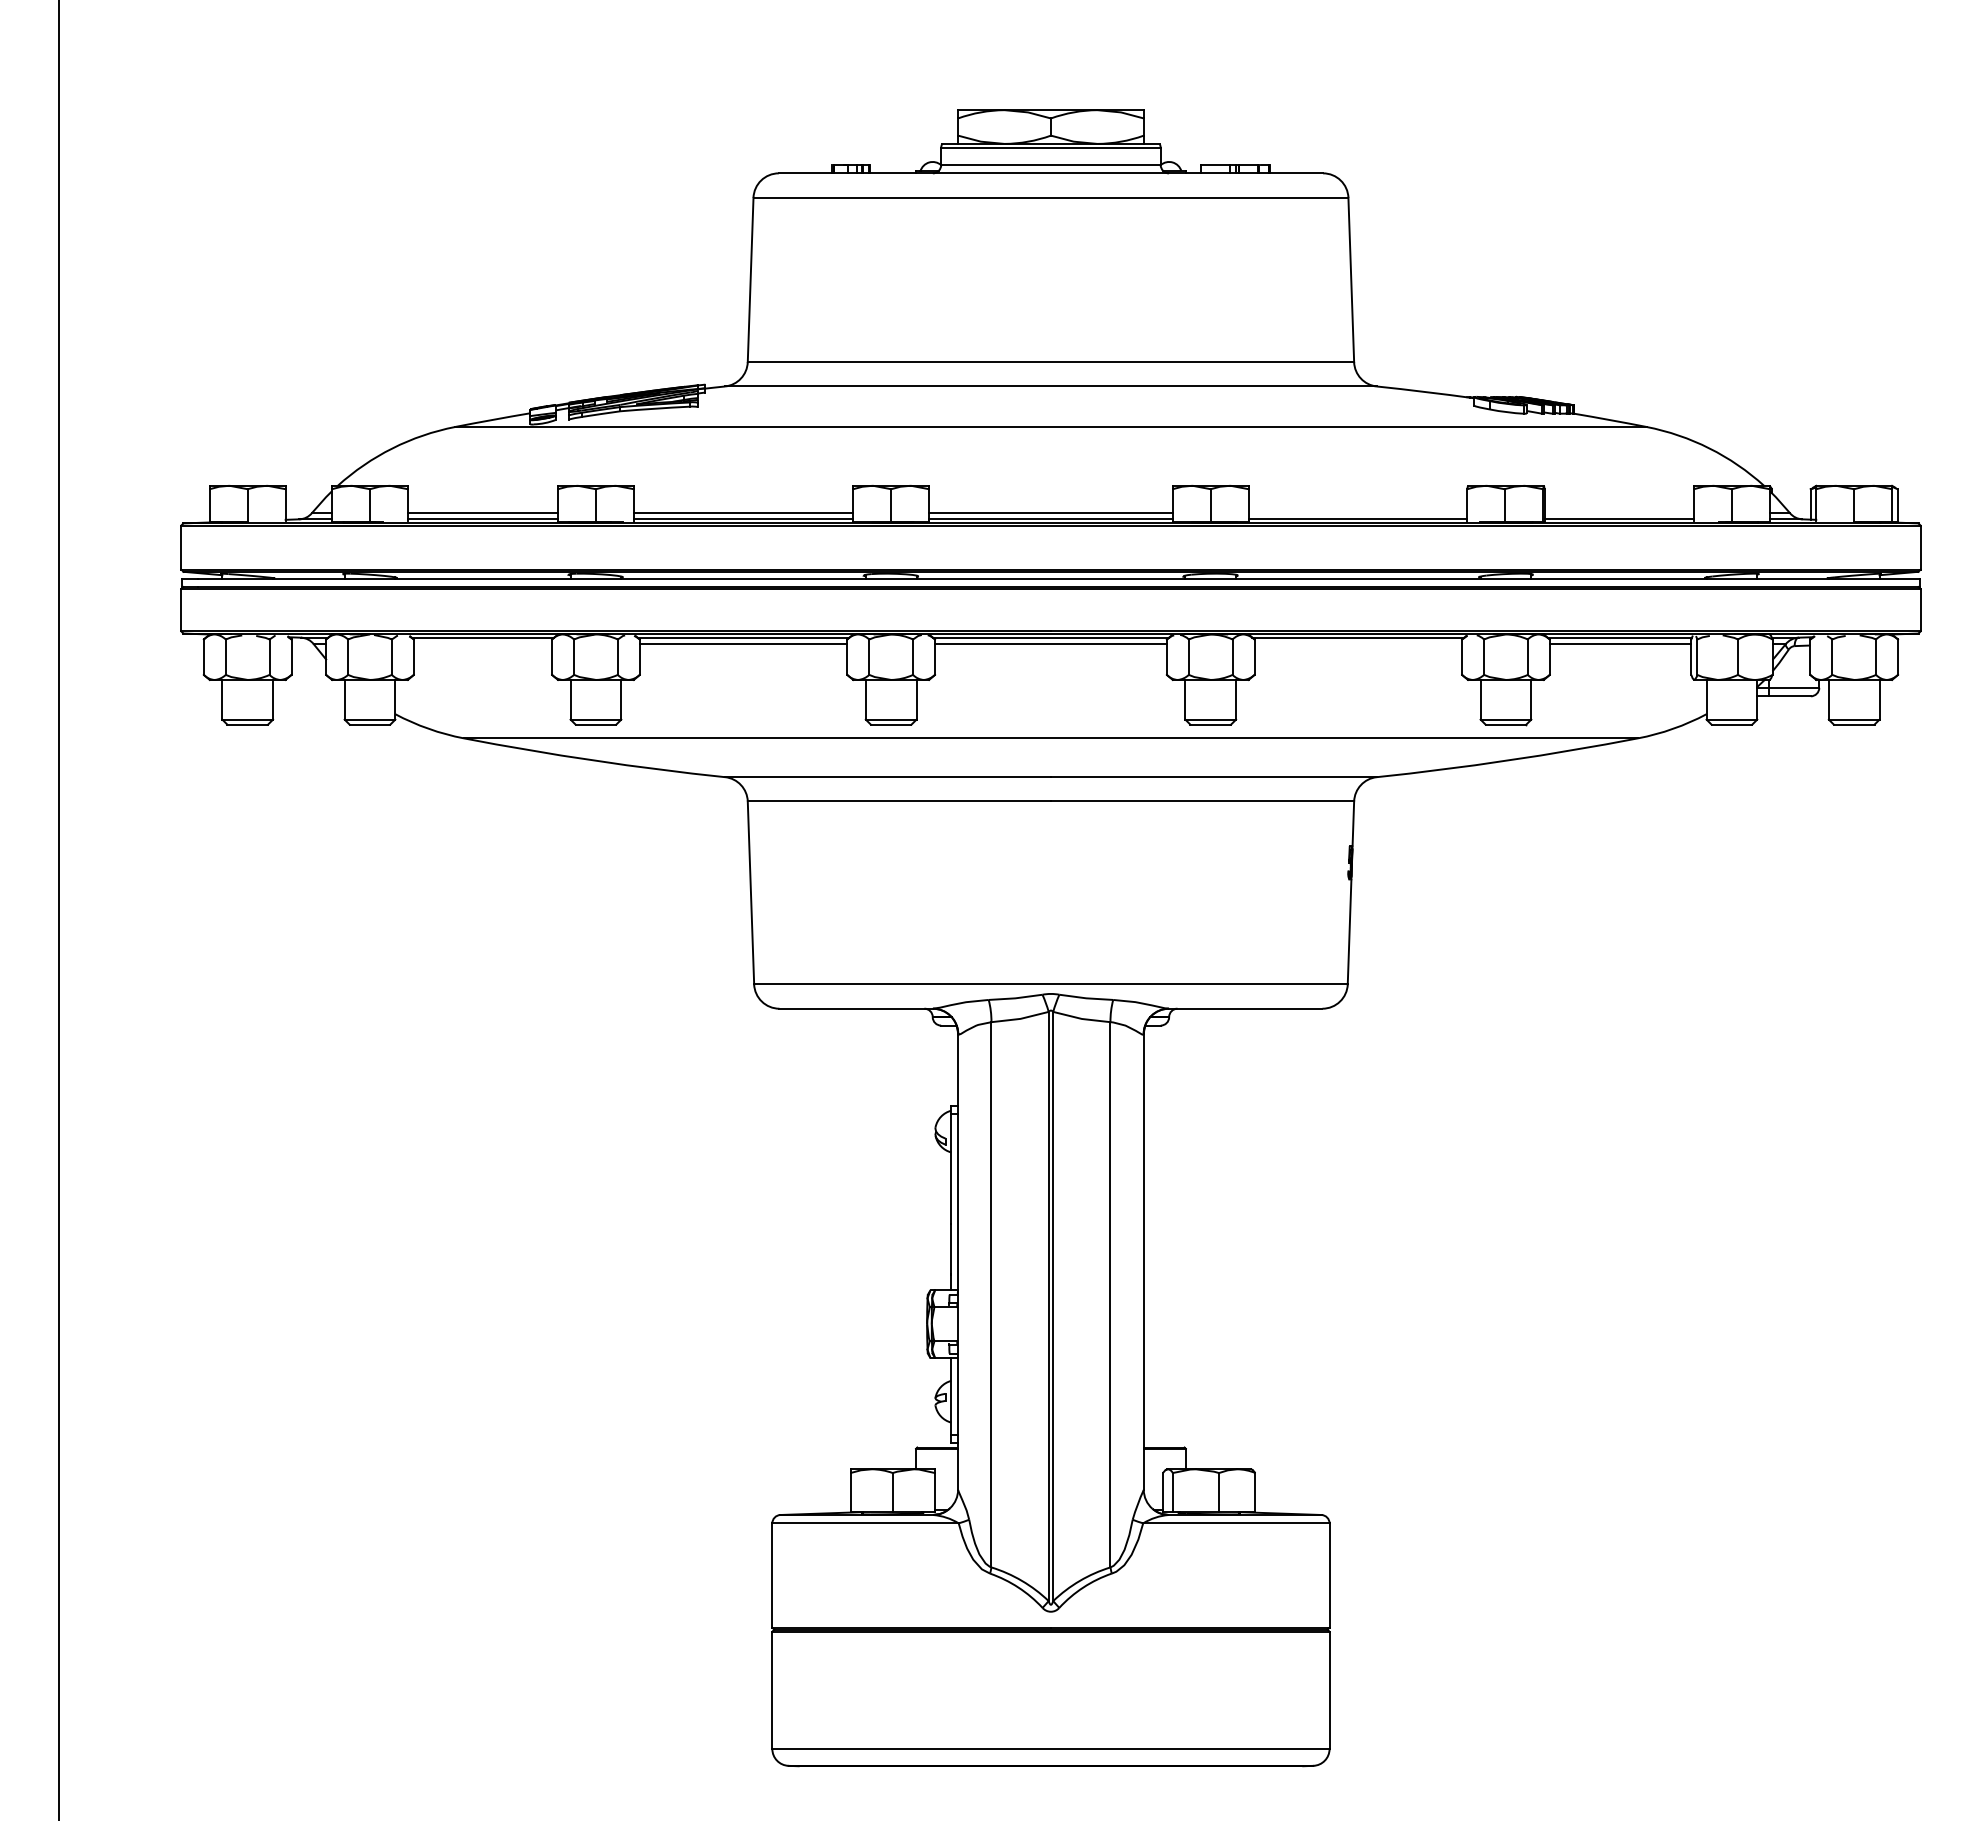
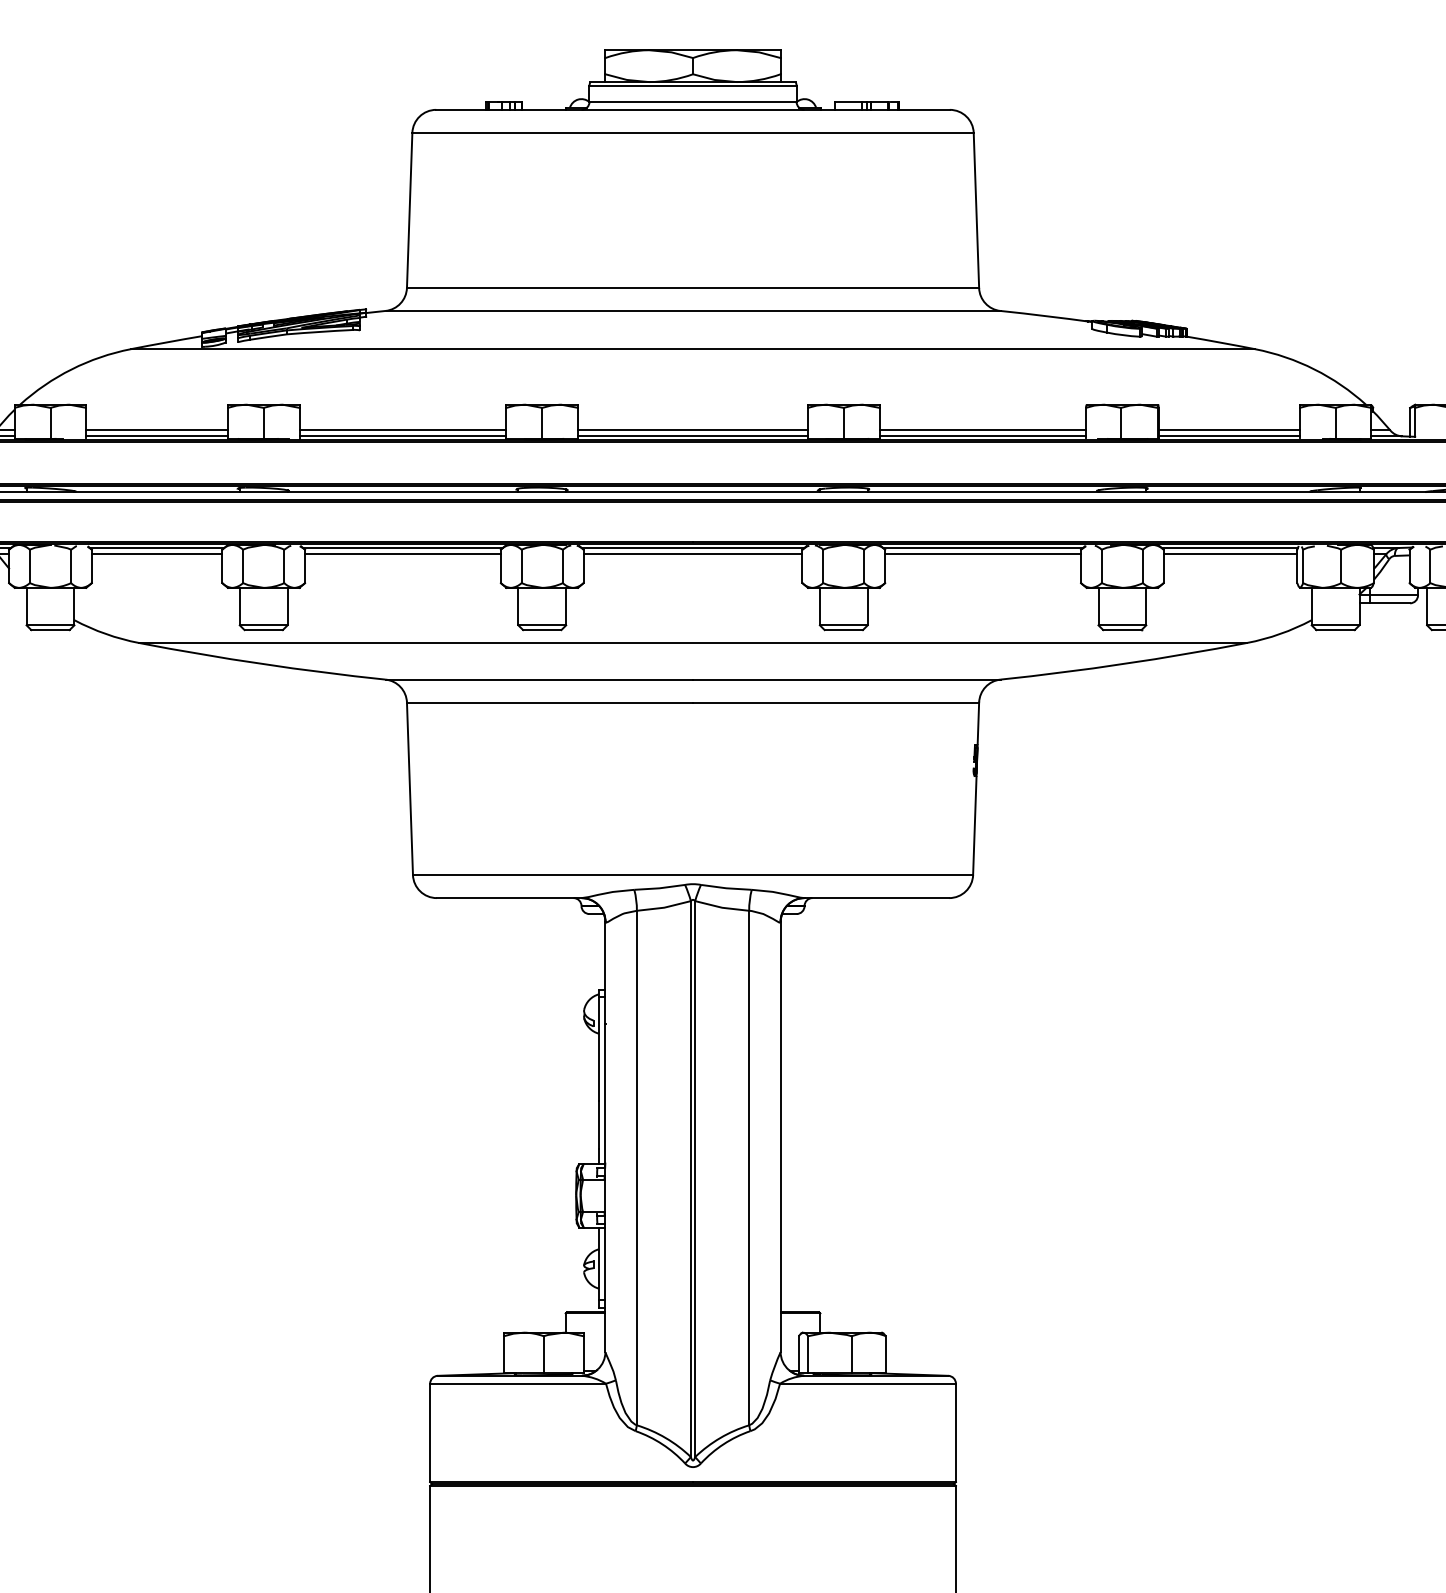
line: (1357, 513) -> (982, 430), added
line: (1618, 513) -> (1228, 430), added
line: (482, 644) -> (156, 554), added
line: (1358, 644) -> (983, 554), added

